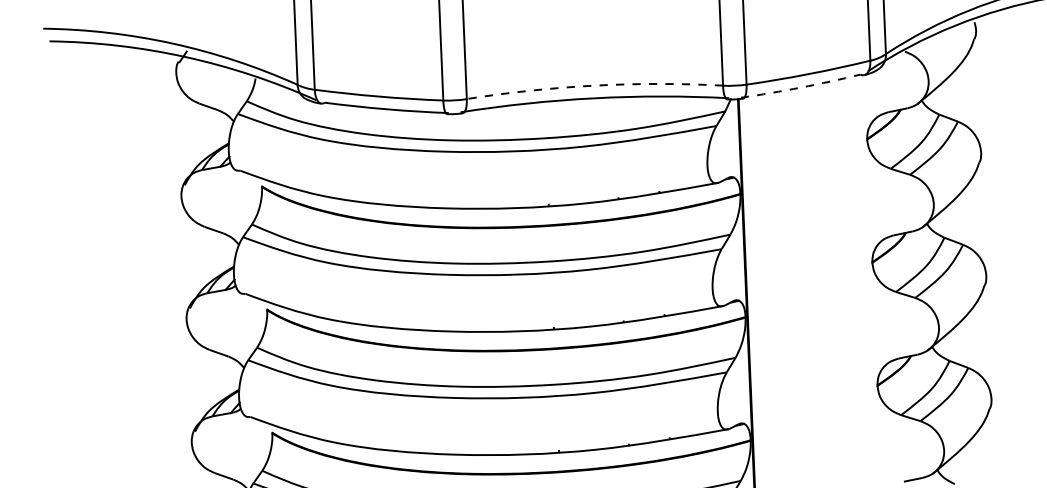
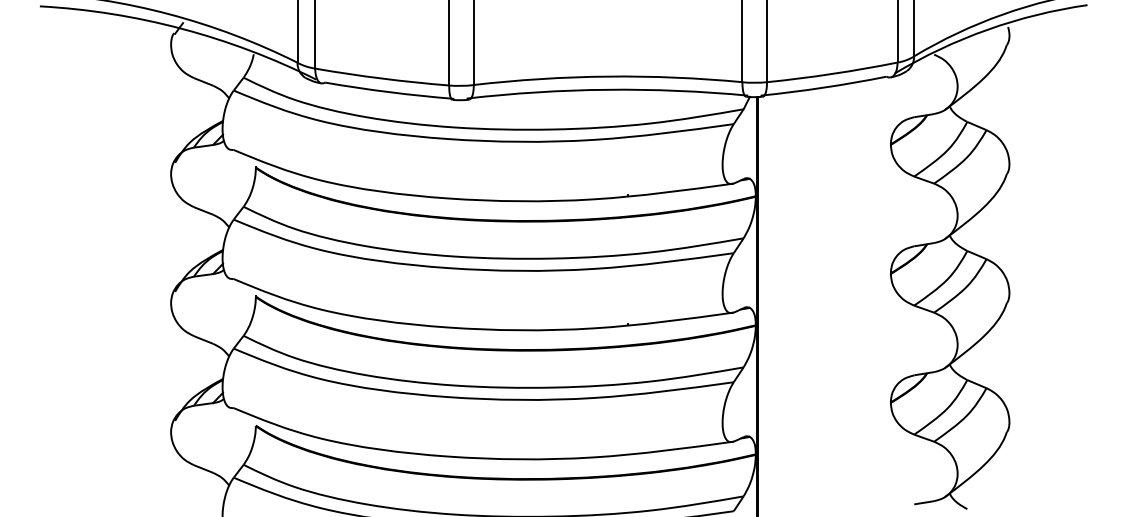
arc: (595, 85) -> (608, 76), dashed -> solid
arc: (800, 87) -> (823, 87), dashed -> solid

